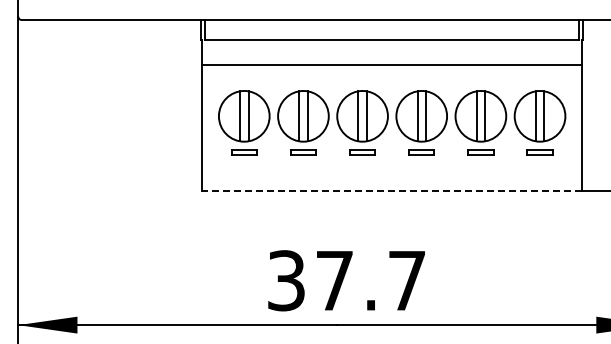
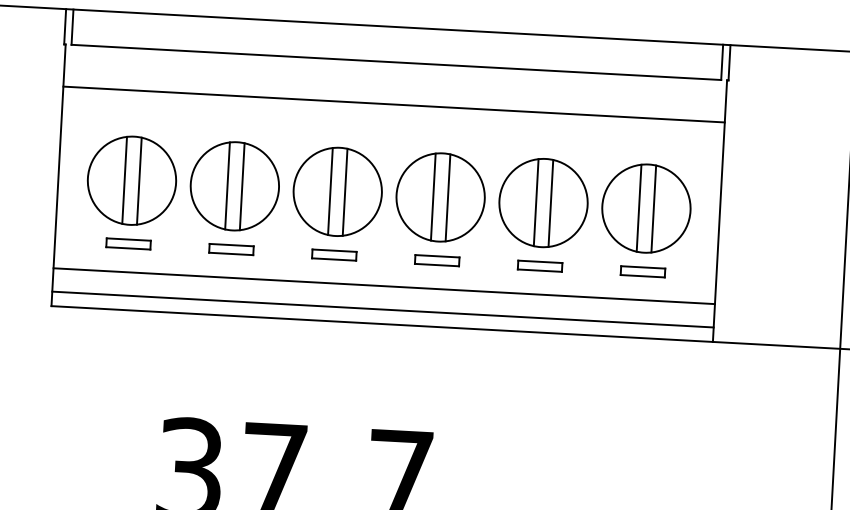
line: (392, 168) -> (384, 285), added
line: (392, 182) -> (383, 309), added
line: (391, 190) -> (381, 323), dashed -> solid

